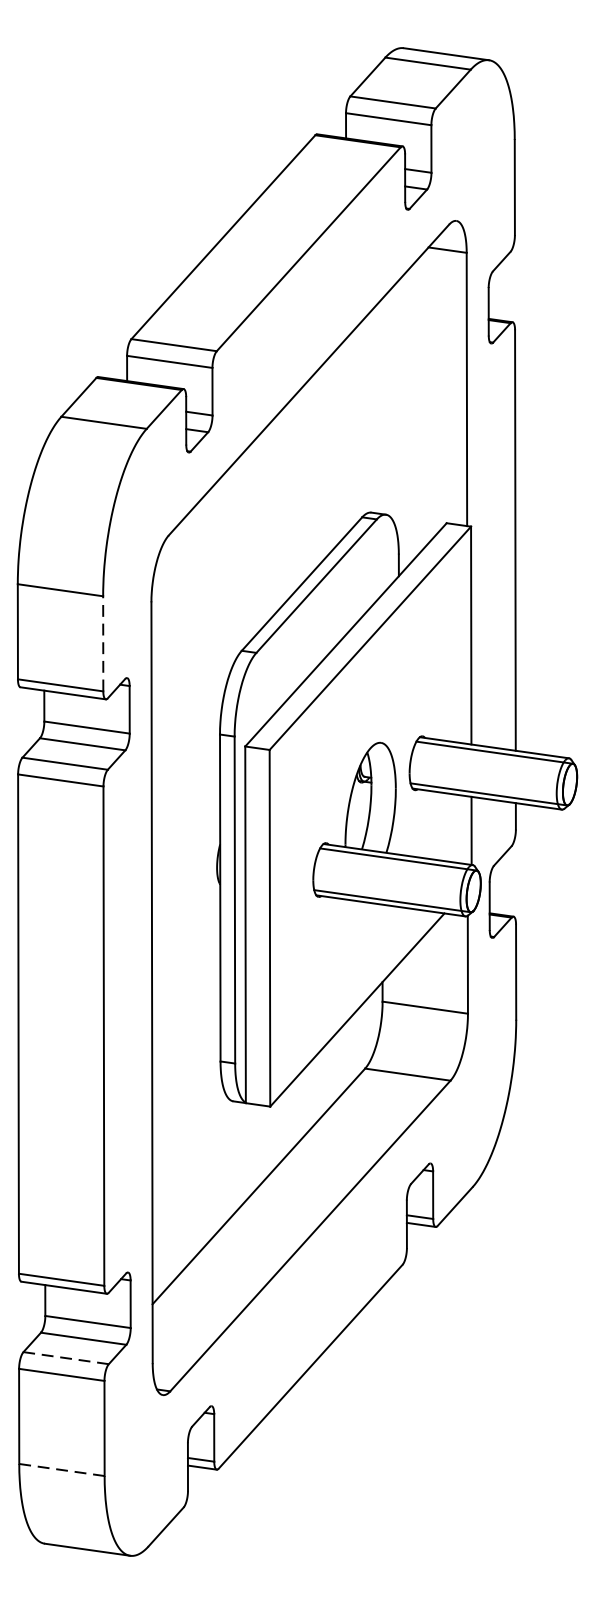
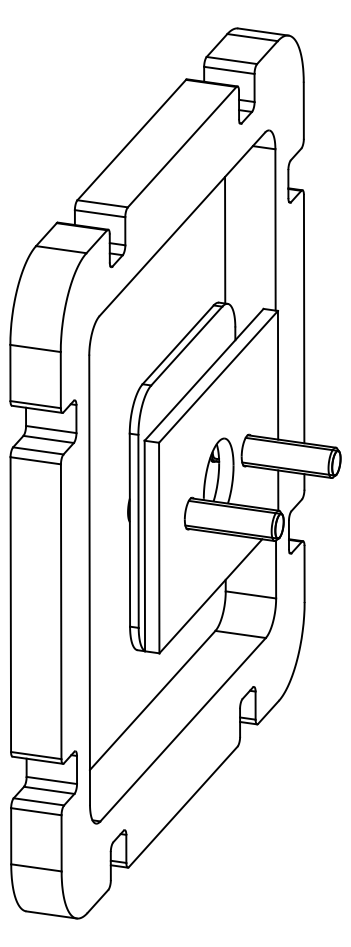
line: (382, 405) -> (225, 239), added
line: (102, 642) -> (60, 379), dashed -> solid
line: (65, 1357) -> (38, 801), dashed -> solid
line: (62, 1469) -> (36, 867), dashed -> solid

